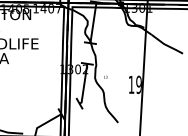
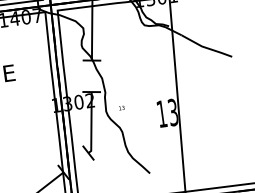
text: (138, 84) -> (172, 112), 19 -> 13

